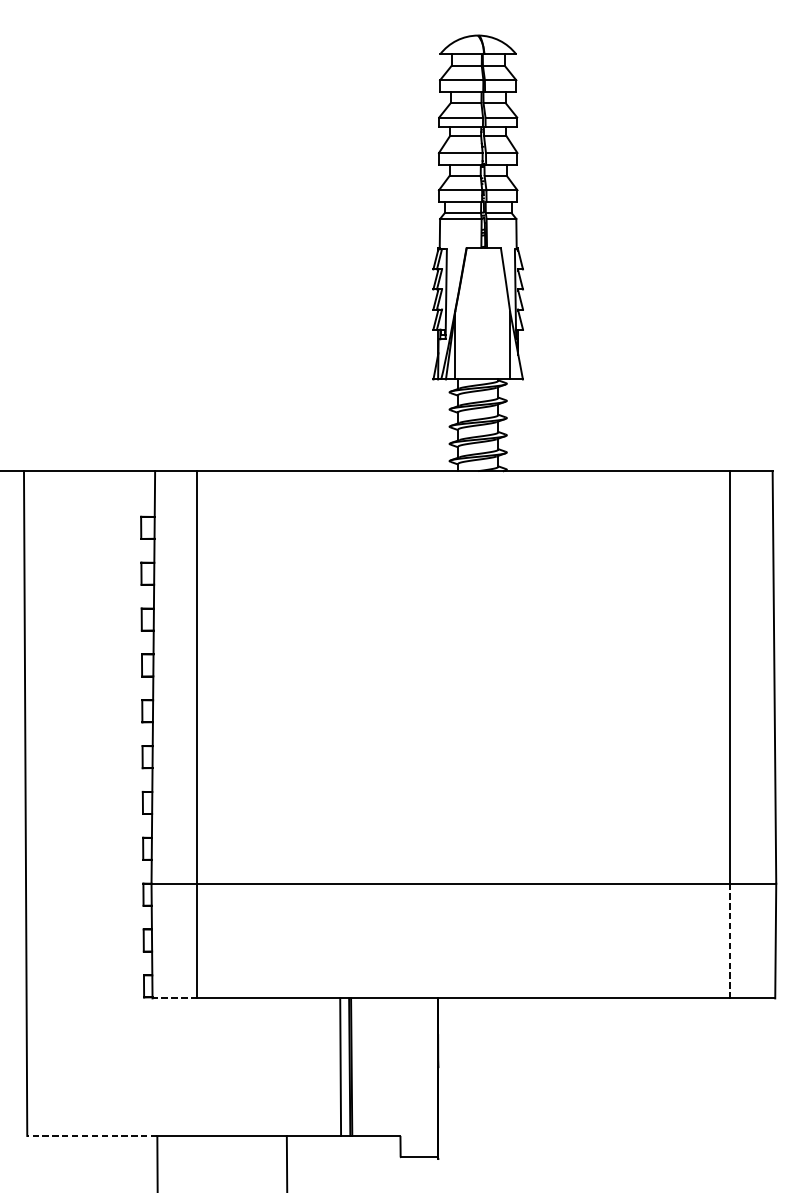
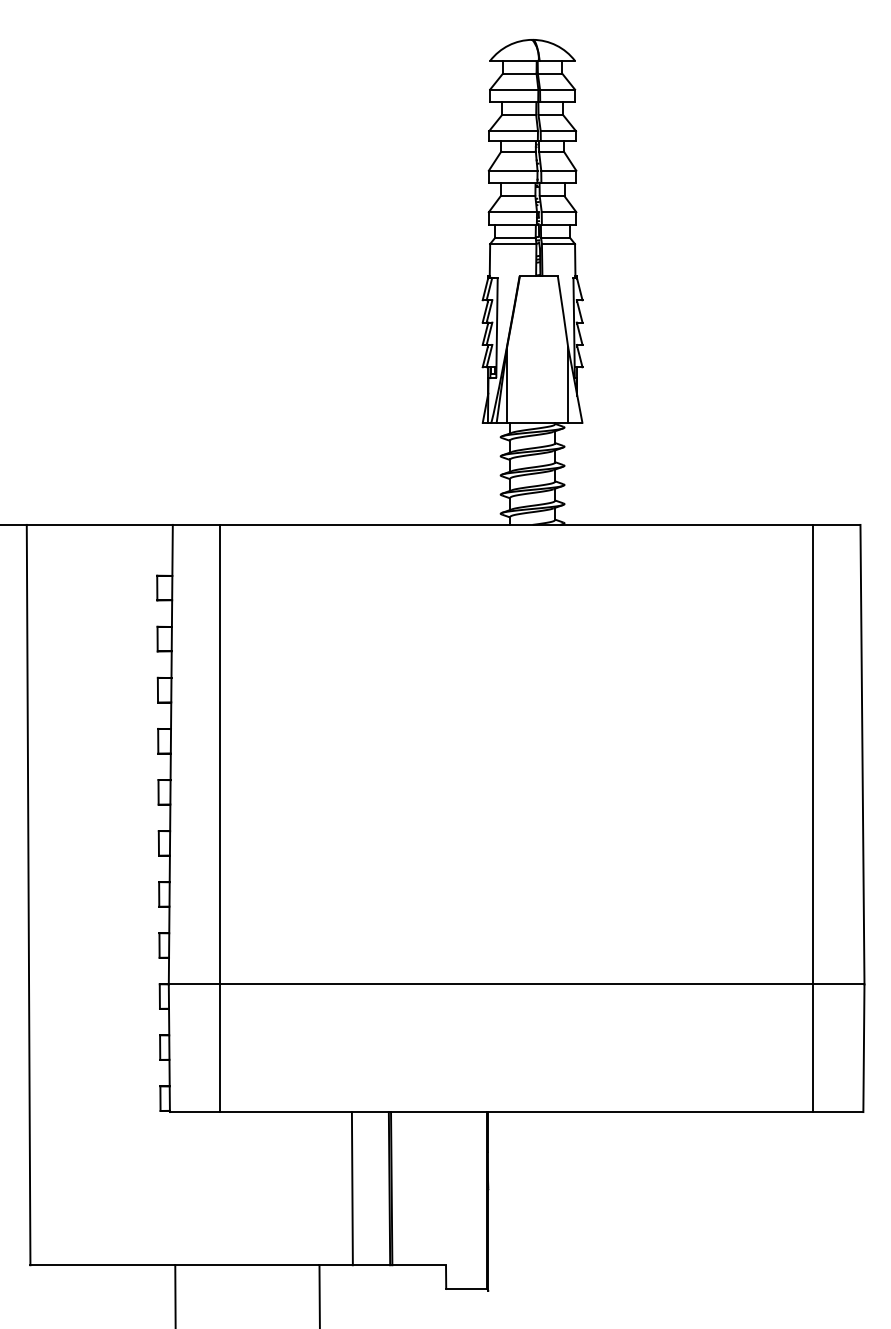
line: (730, 941) -> (813, 1048), dashed -> solid
line: (174, 998) -> (194, 1112), dashed -> solid
line: (339, 1067) -> (351, 1188), moved
line: (91, 1136) -> (102, 1265), dashed -> solid

